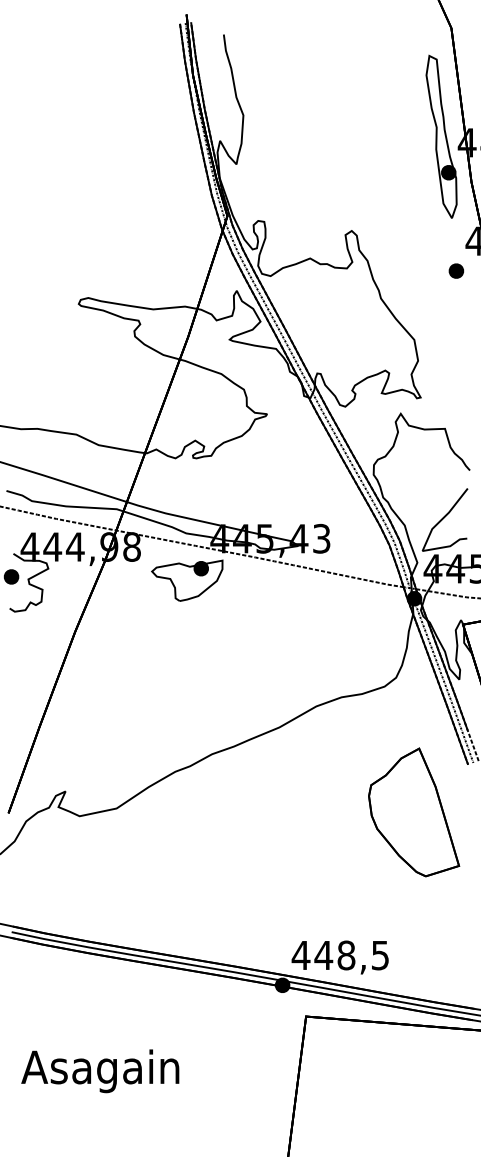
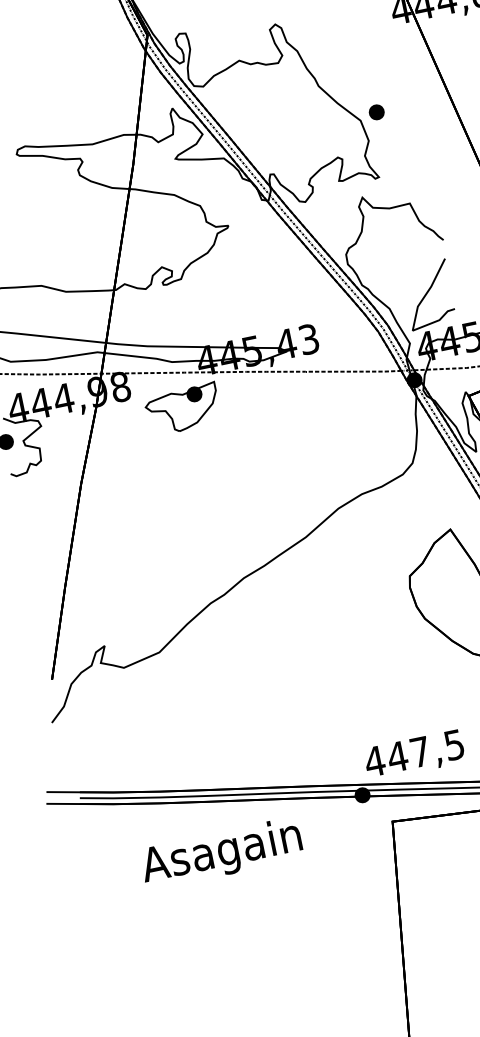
part: (456, 270) -> (376, 111), moved
text: (346, 955) -> (420, 752), 448,5 -> 447,5
text: (100, 1071) -> (221, 853), moved

